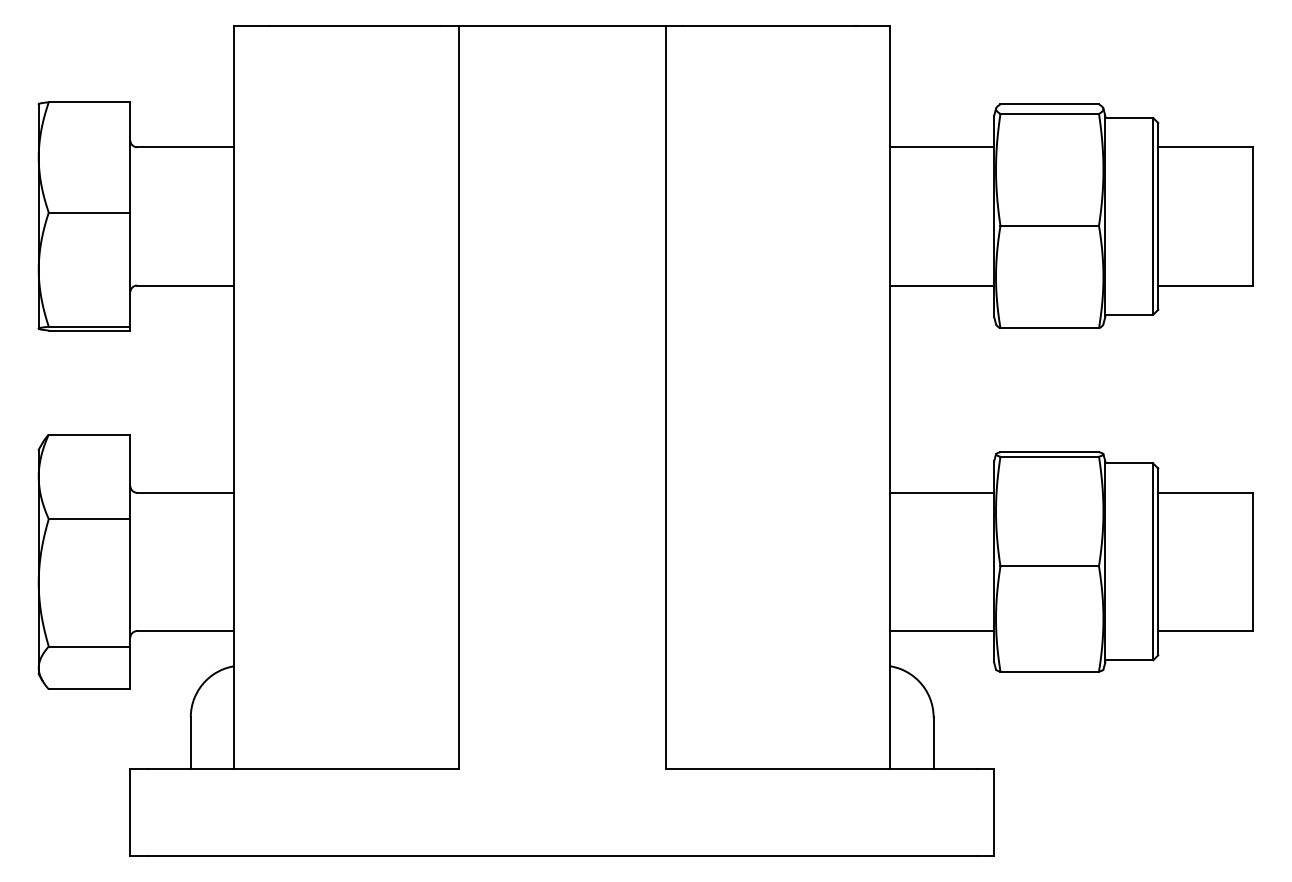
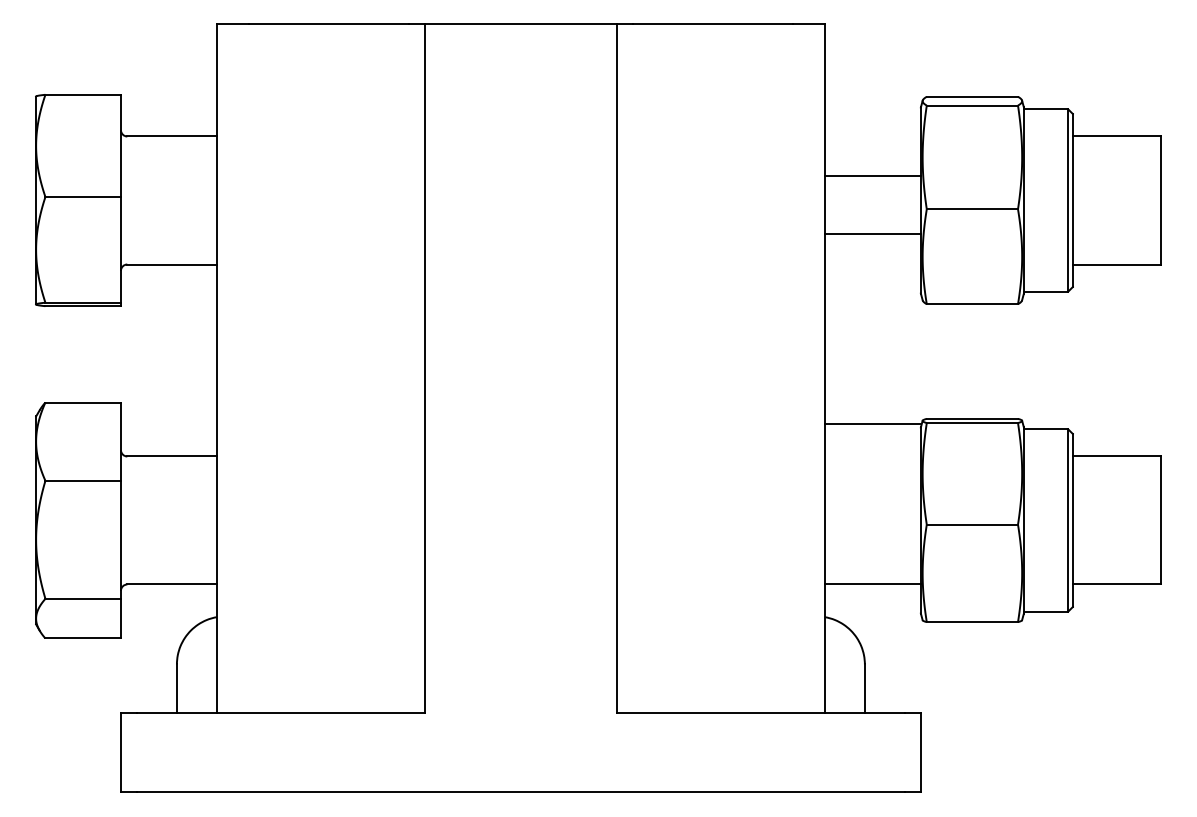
line: (942, 147) -> (873, 176), moved
line: (942, 285) -> (873, 233), moved
line: (942, 492) -> (873, 423), moved

